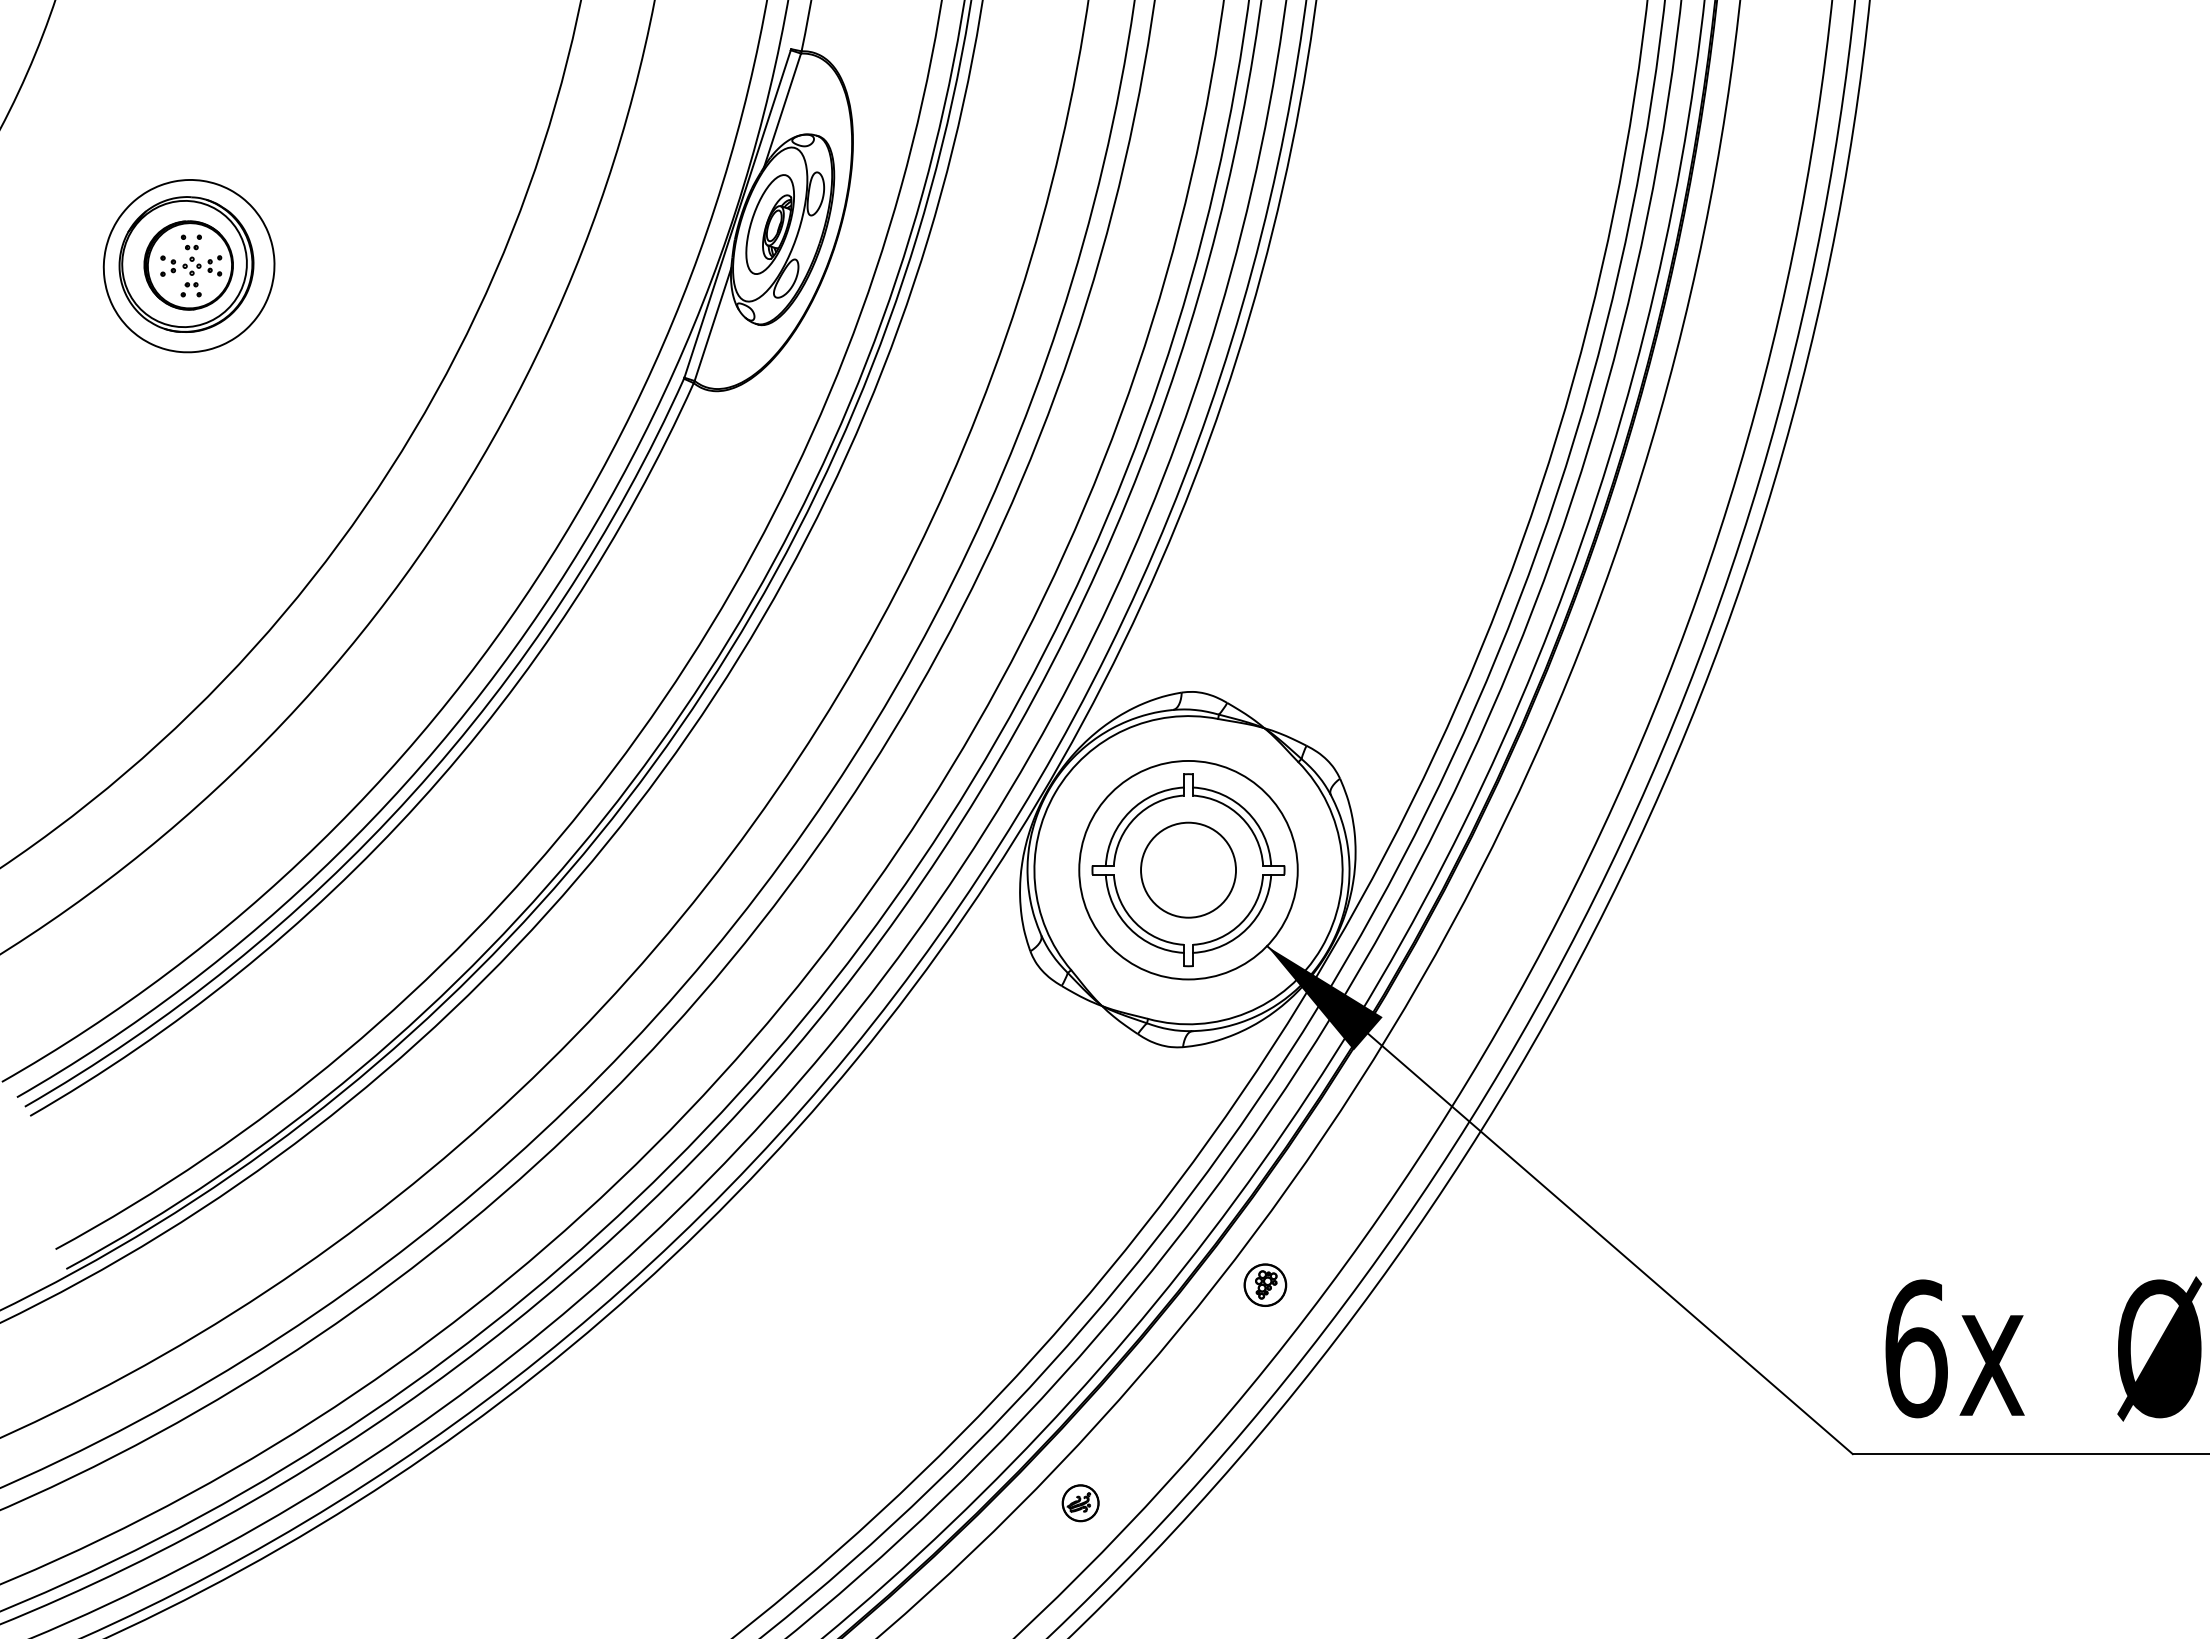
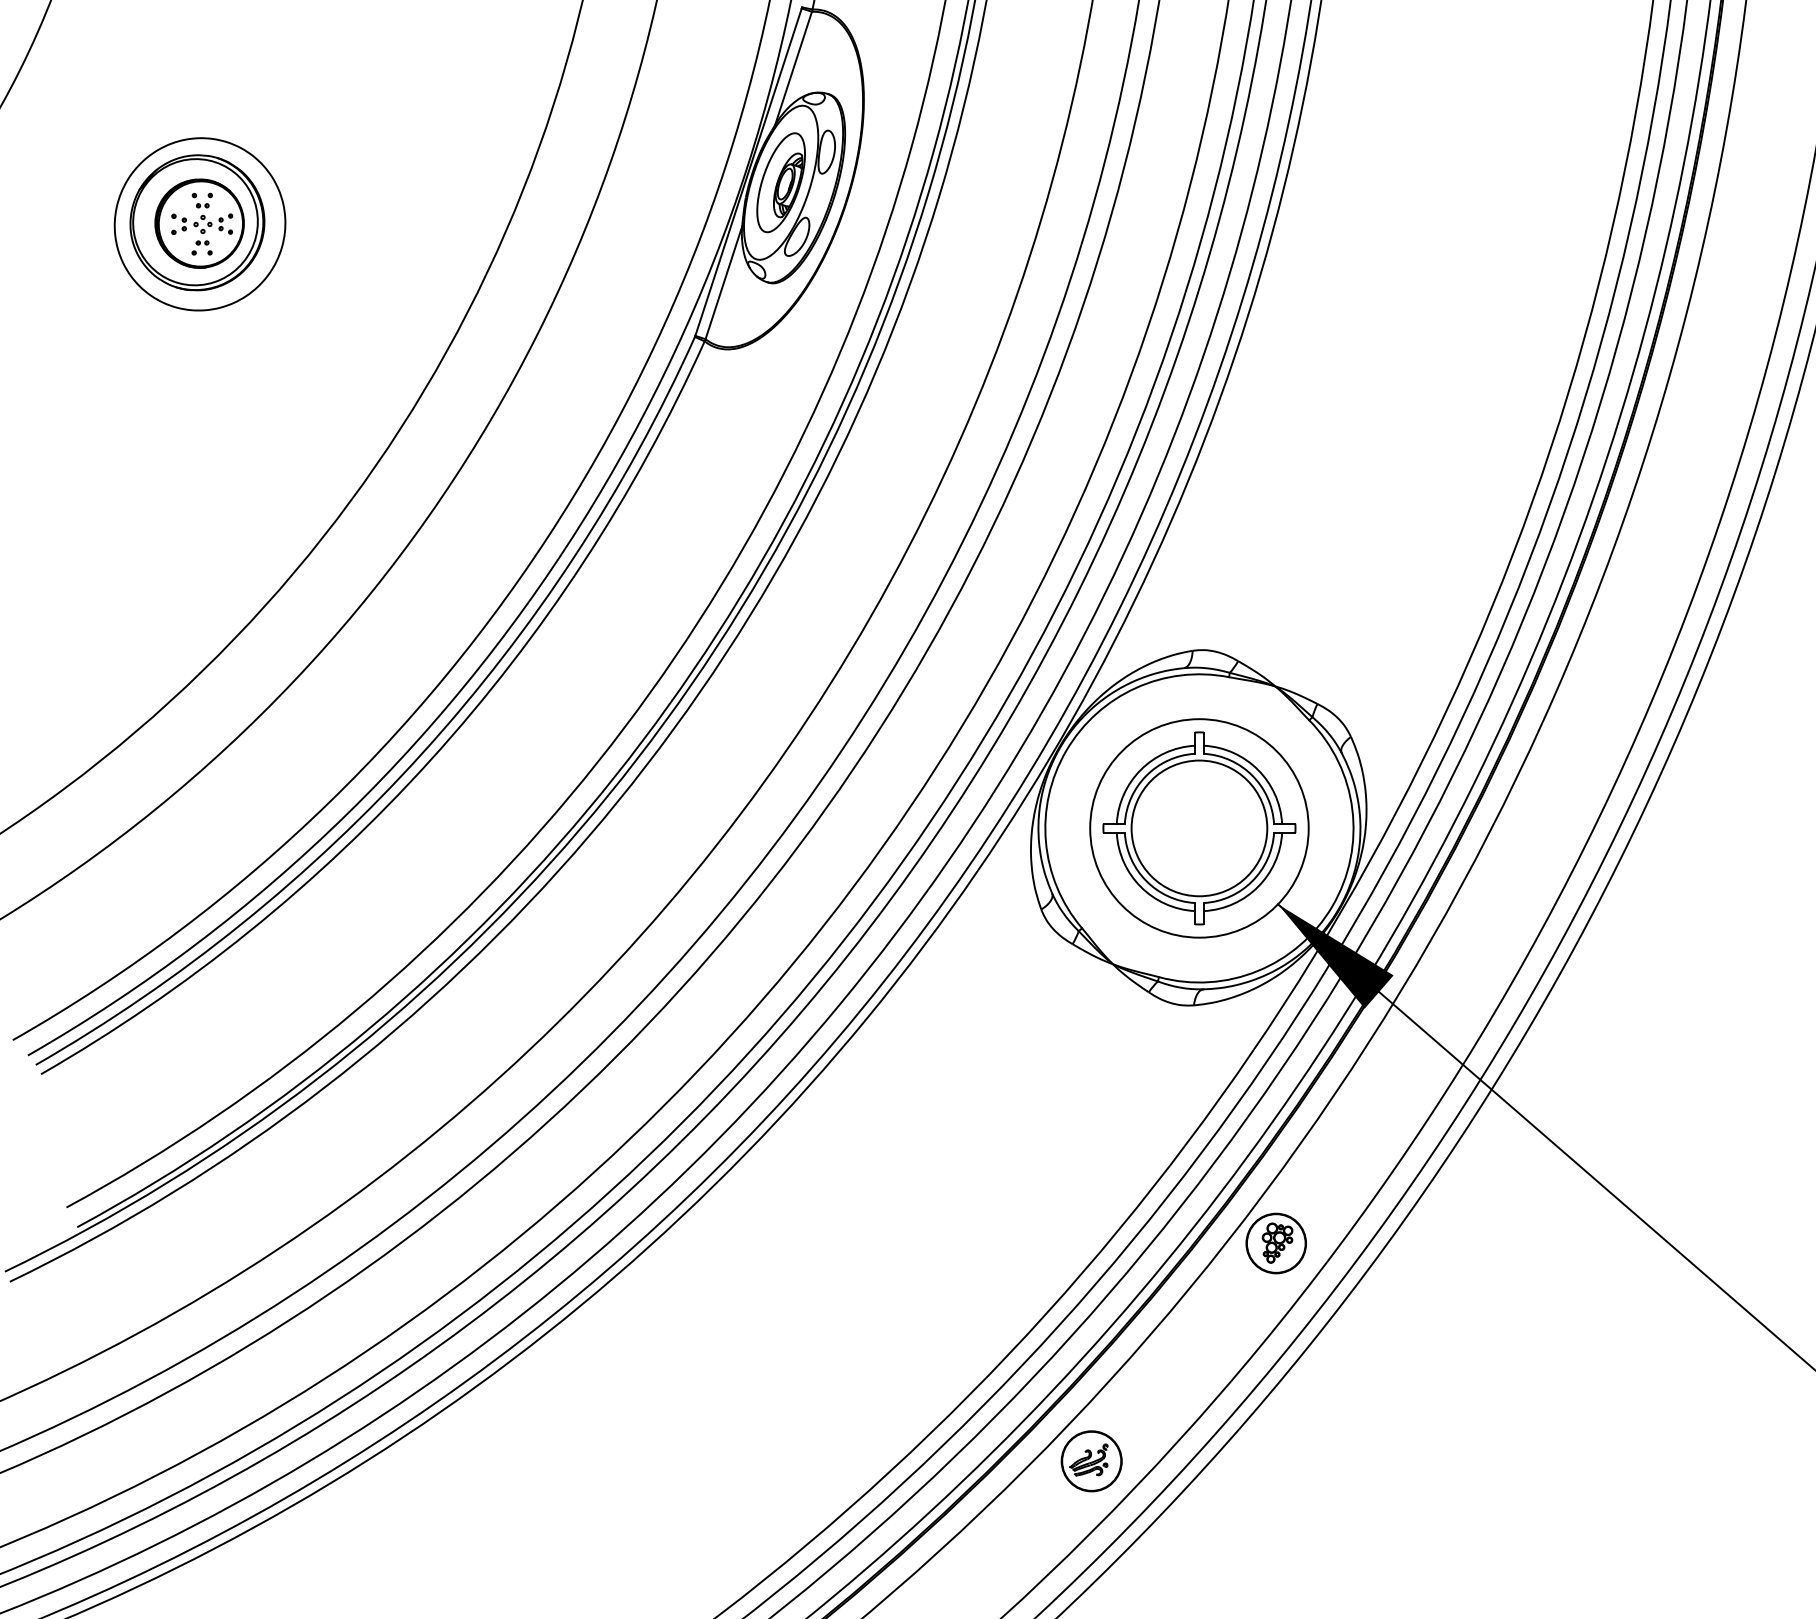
circle: (1188, 870) -> (1199, 828), size x1.43
part: (1265, 1284) -> (1276, 1242), size x1.43
part: (1080, 1503) -> (1091, 1461), size x1.67

